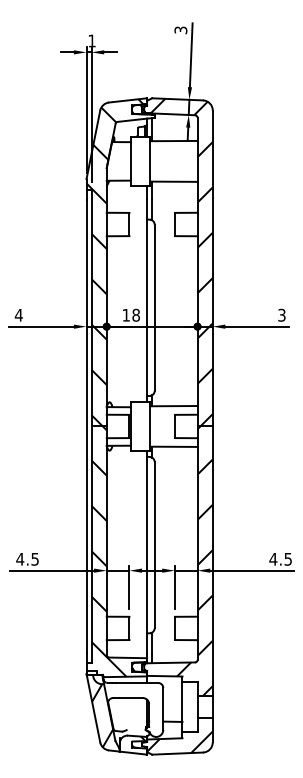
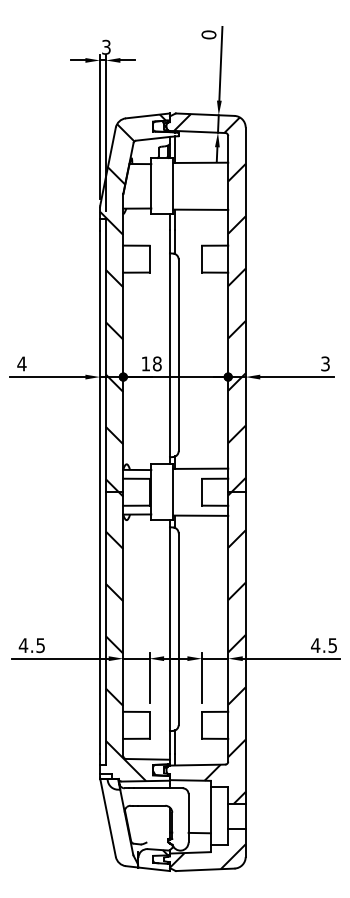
text: (180, 30) -> (208, 35), 3 -> 0
text: (91, 40) -> (105, 46), 1 -> 3
hatch: (102, 715) -> (118, 825), removed

